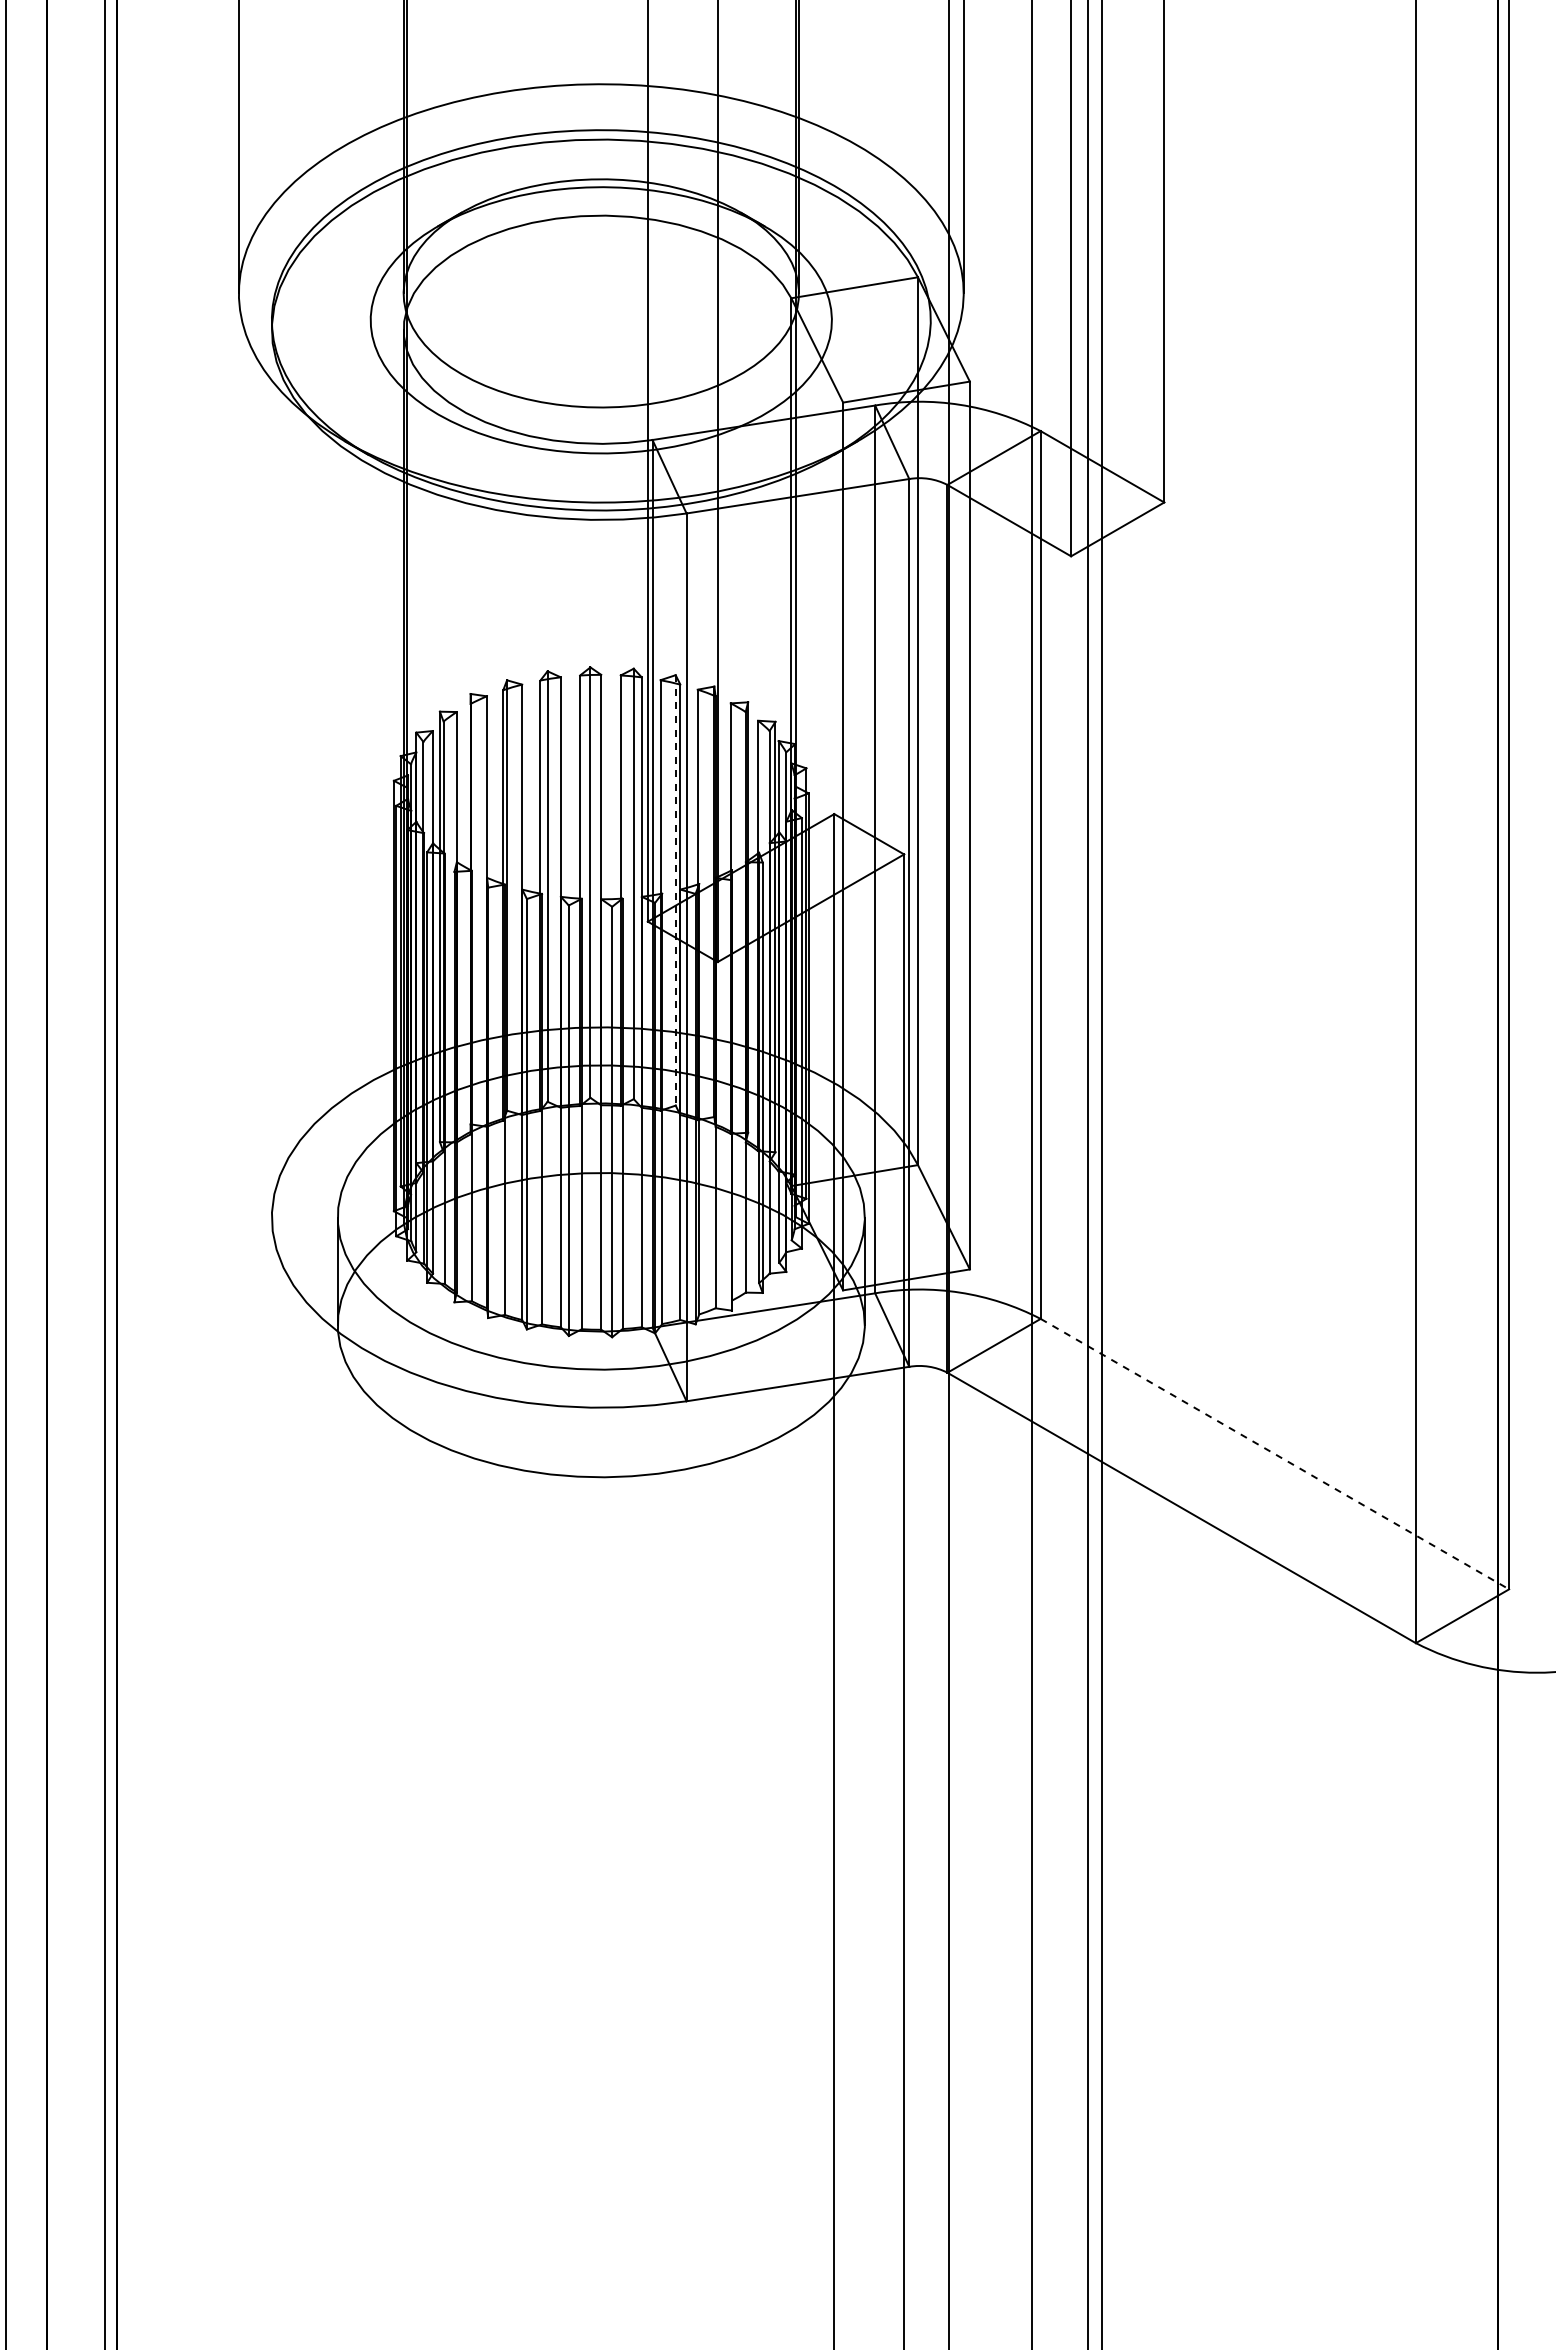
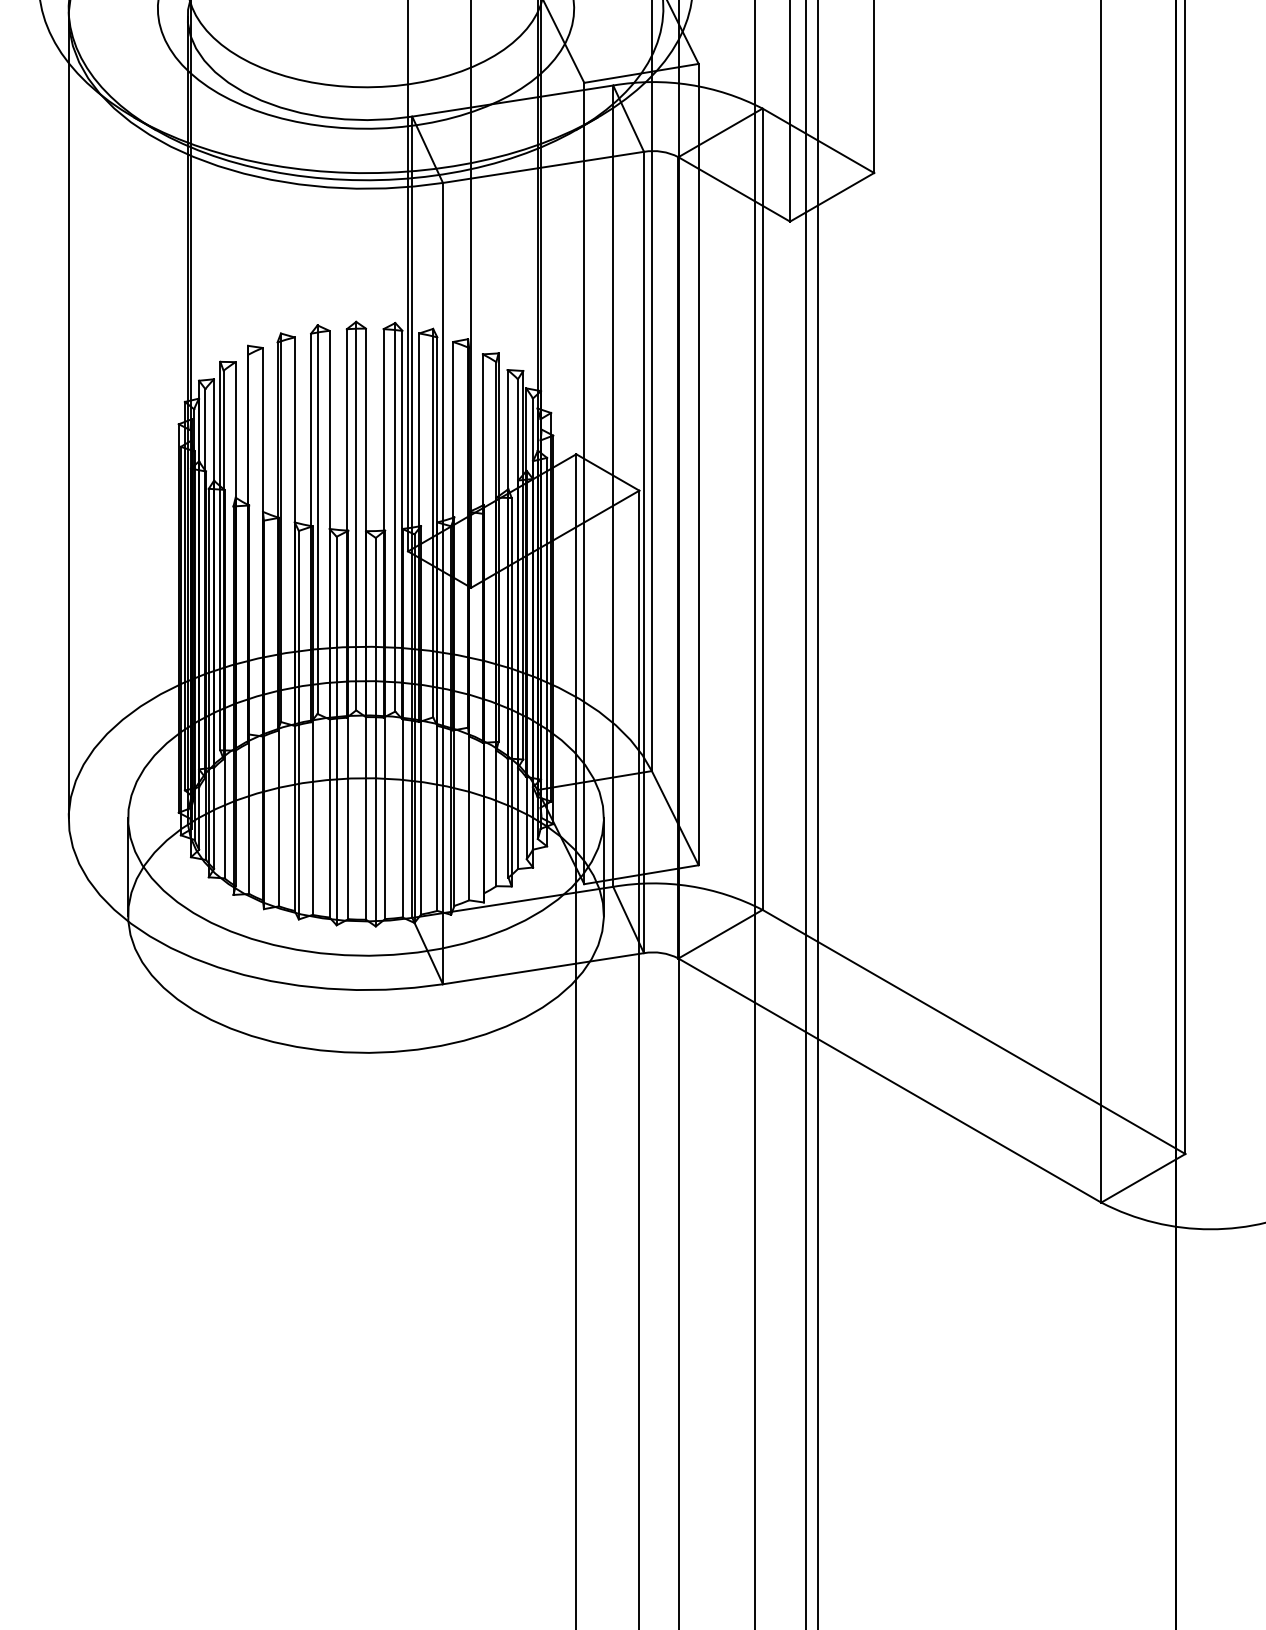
line: (271, 773) -> (68, 417), added
line: (675, 890) -> (432, 523), dashed -> solid
line: (1275, 1454) -> (974, 1032), dashed -> solid

